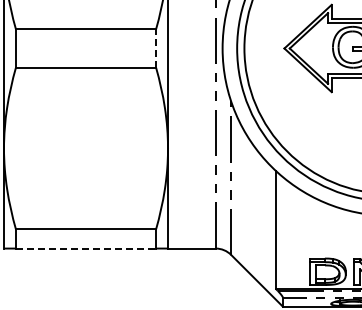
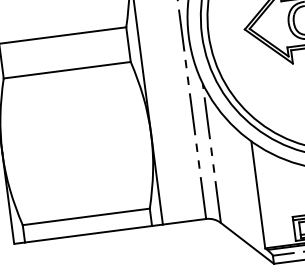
line: (156, 48) -> (128, 44), dashed -> solid
line: (86, 248) -> (88, 234), dashed -> solid

